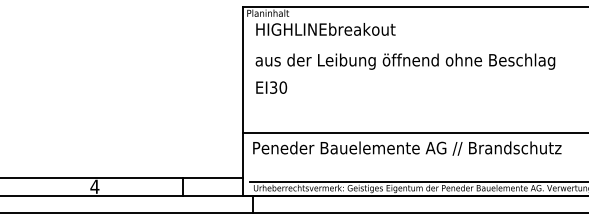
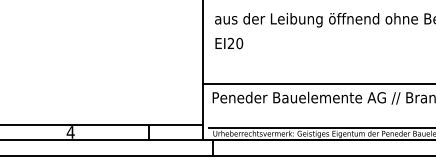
text: (273, 87) -> (230, 43), EI30 -> EI20

